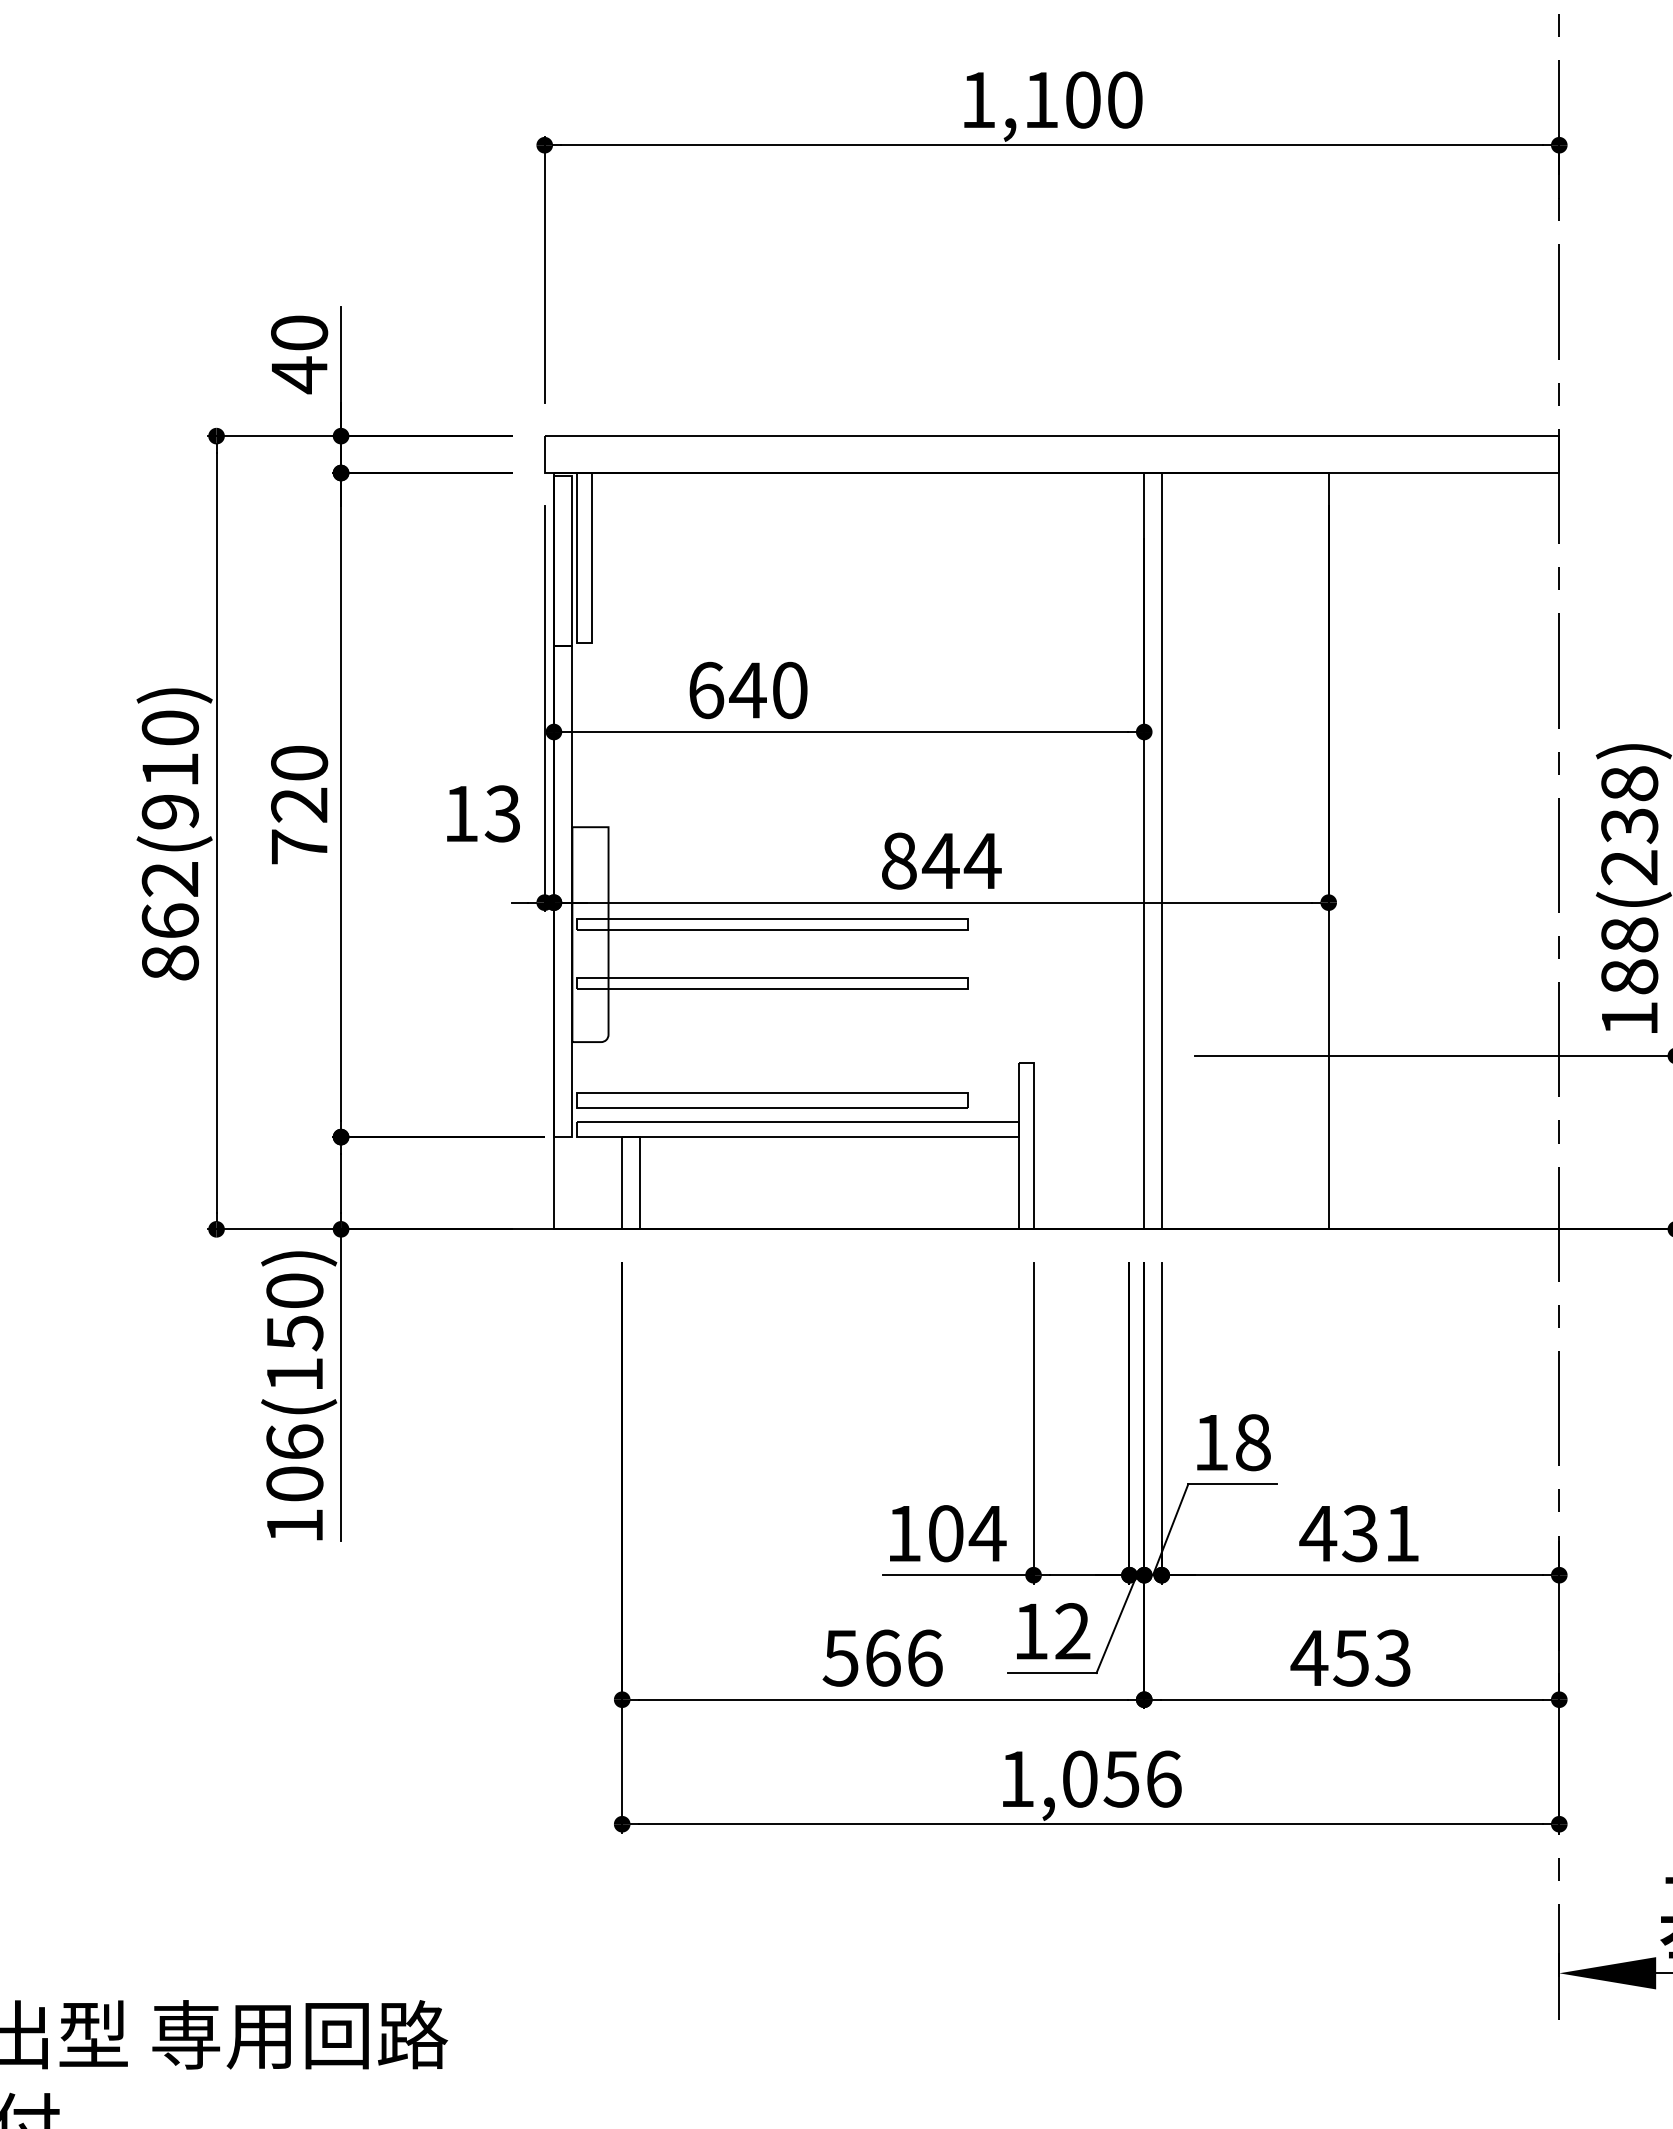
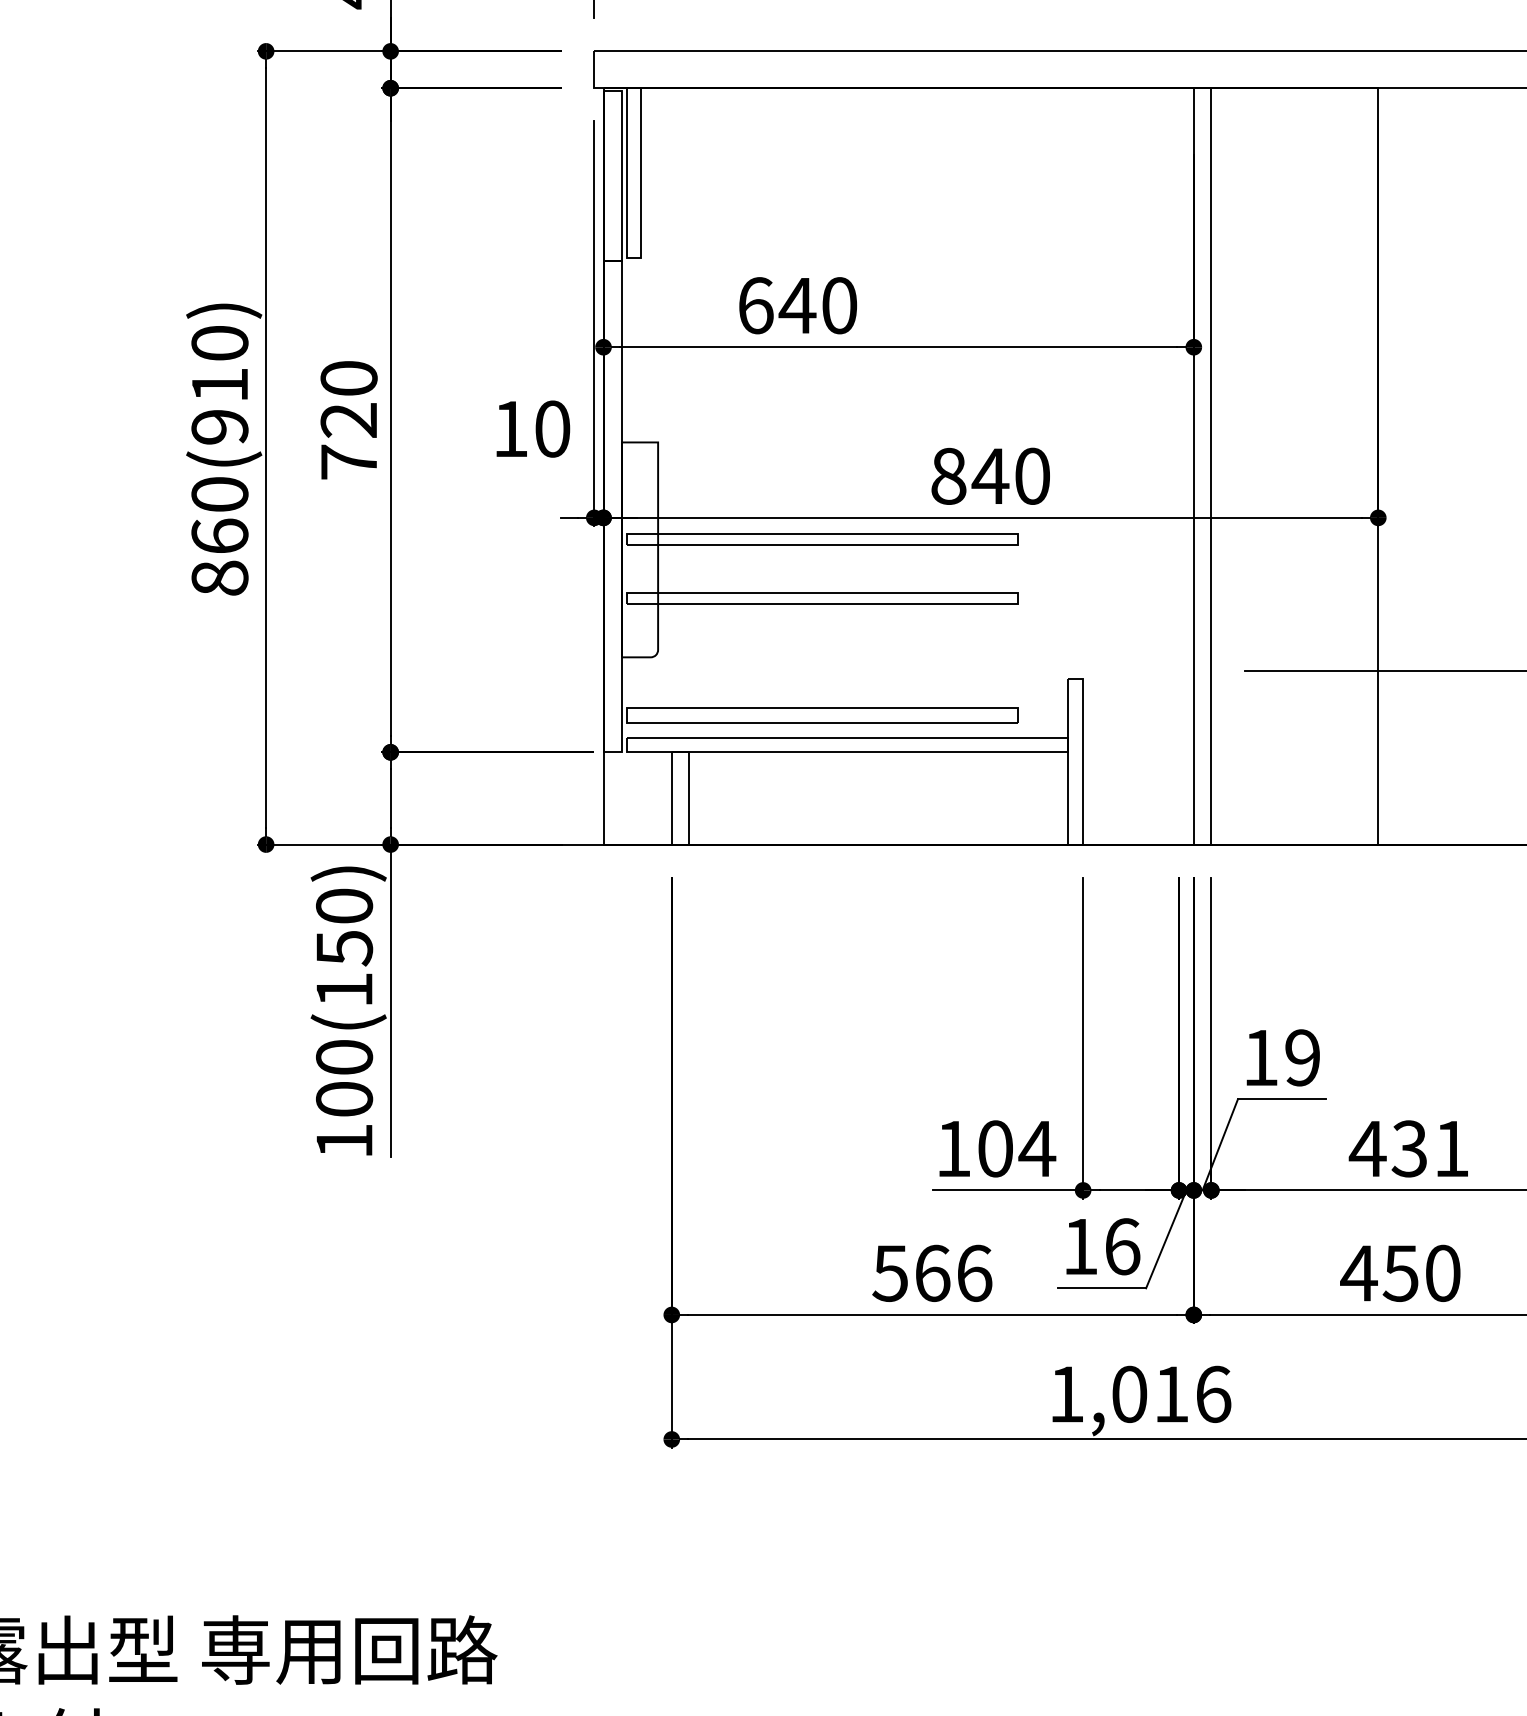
text: (502, 813) -> (552, 428), 13 -> 10
text: (982, 860) -> (1032, 475), 844 -> 840
text: (169, 879) -> (219, 494), 862(910) -> 860(910)
text: (294, 1441) -> (344, 1056), 106(150) -> 100(150)
text: (1252, 1442) -> (1302, 1057), 18 -> 19
text: (1072, 1631) -> (1122, 1246), 12 -> 16
text: (1392, 1657) -> (1442, 1272), 453 -> 450
text: (1121, 1779) -> (1171, 1394), 1,056 -> 1,016

